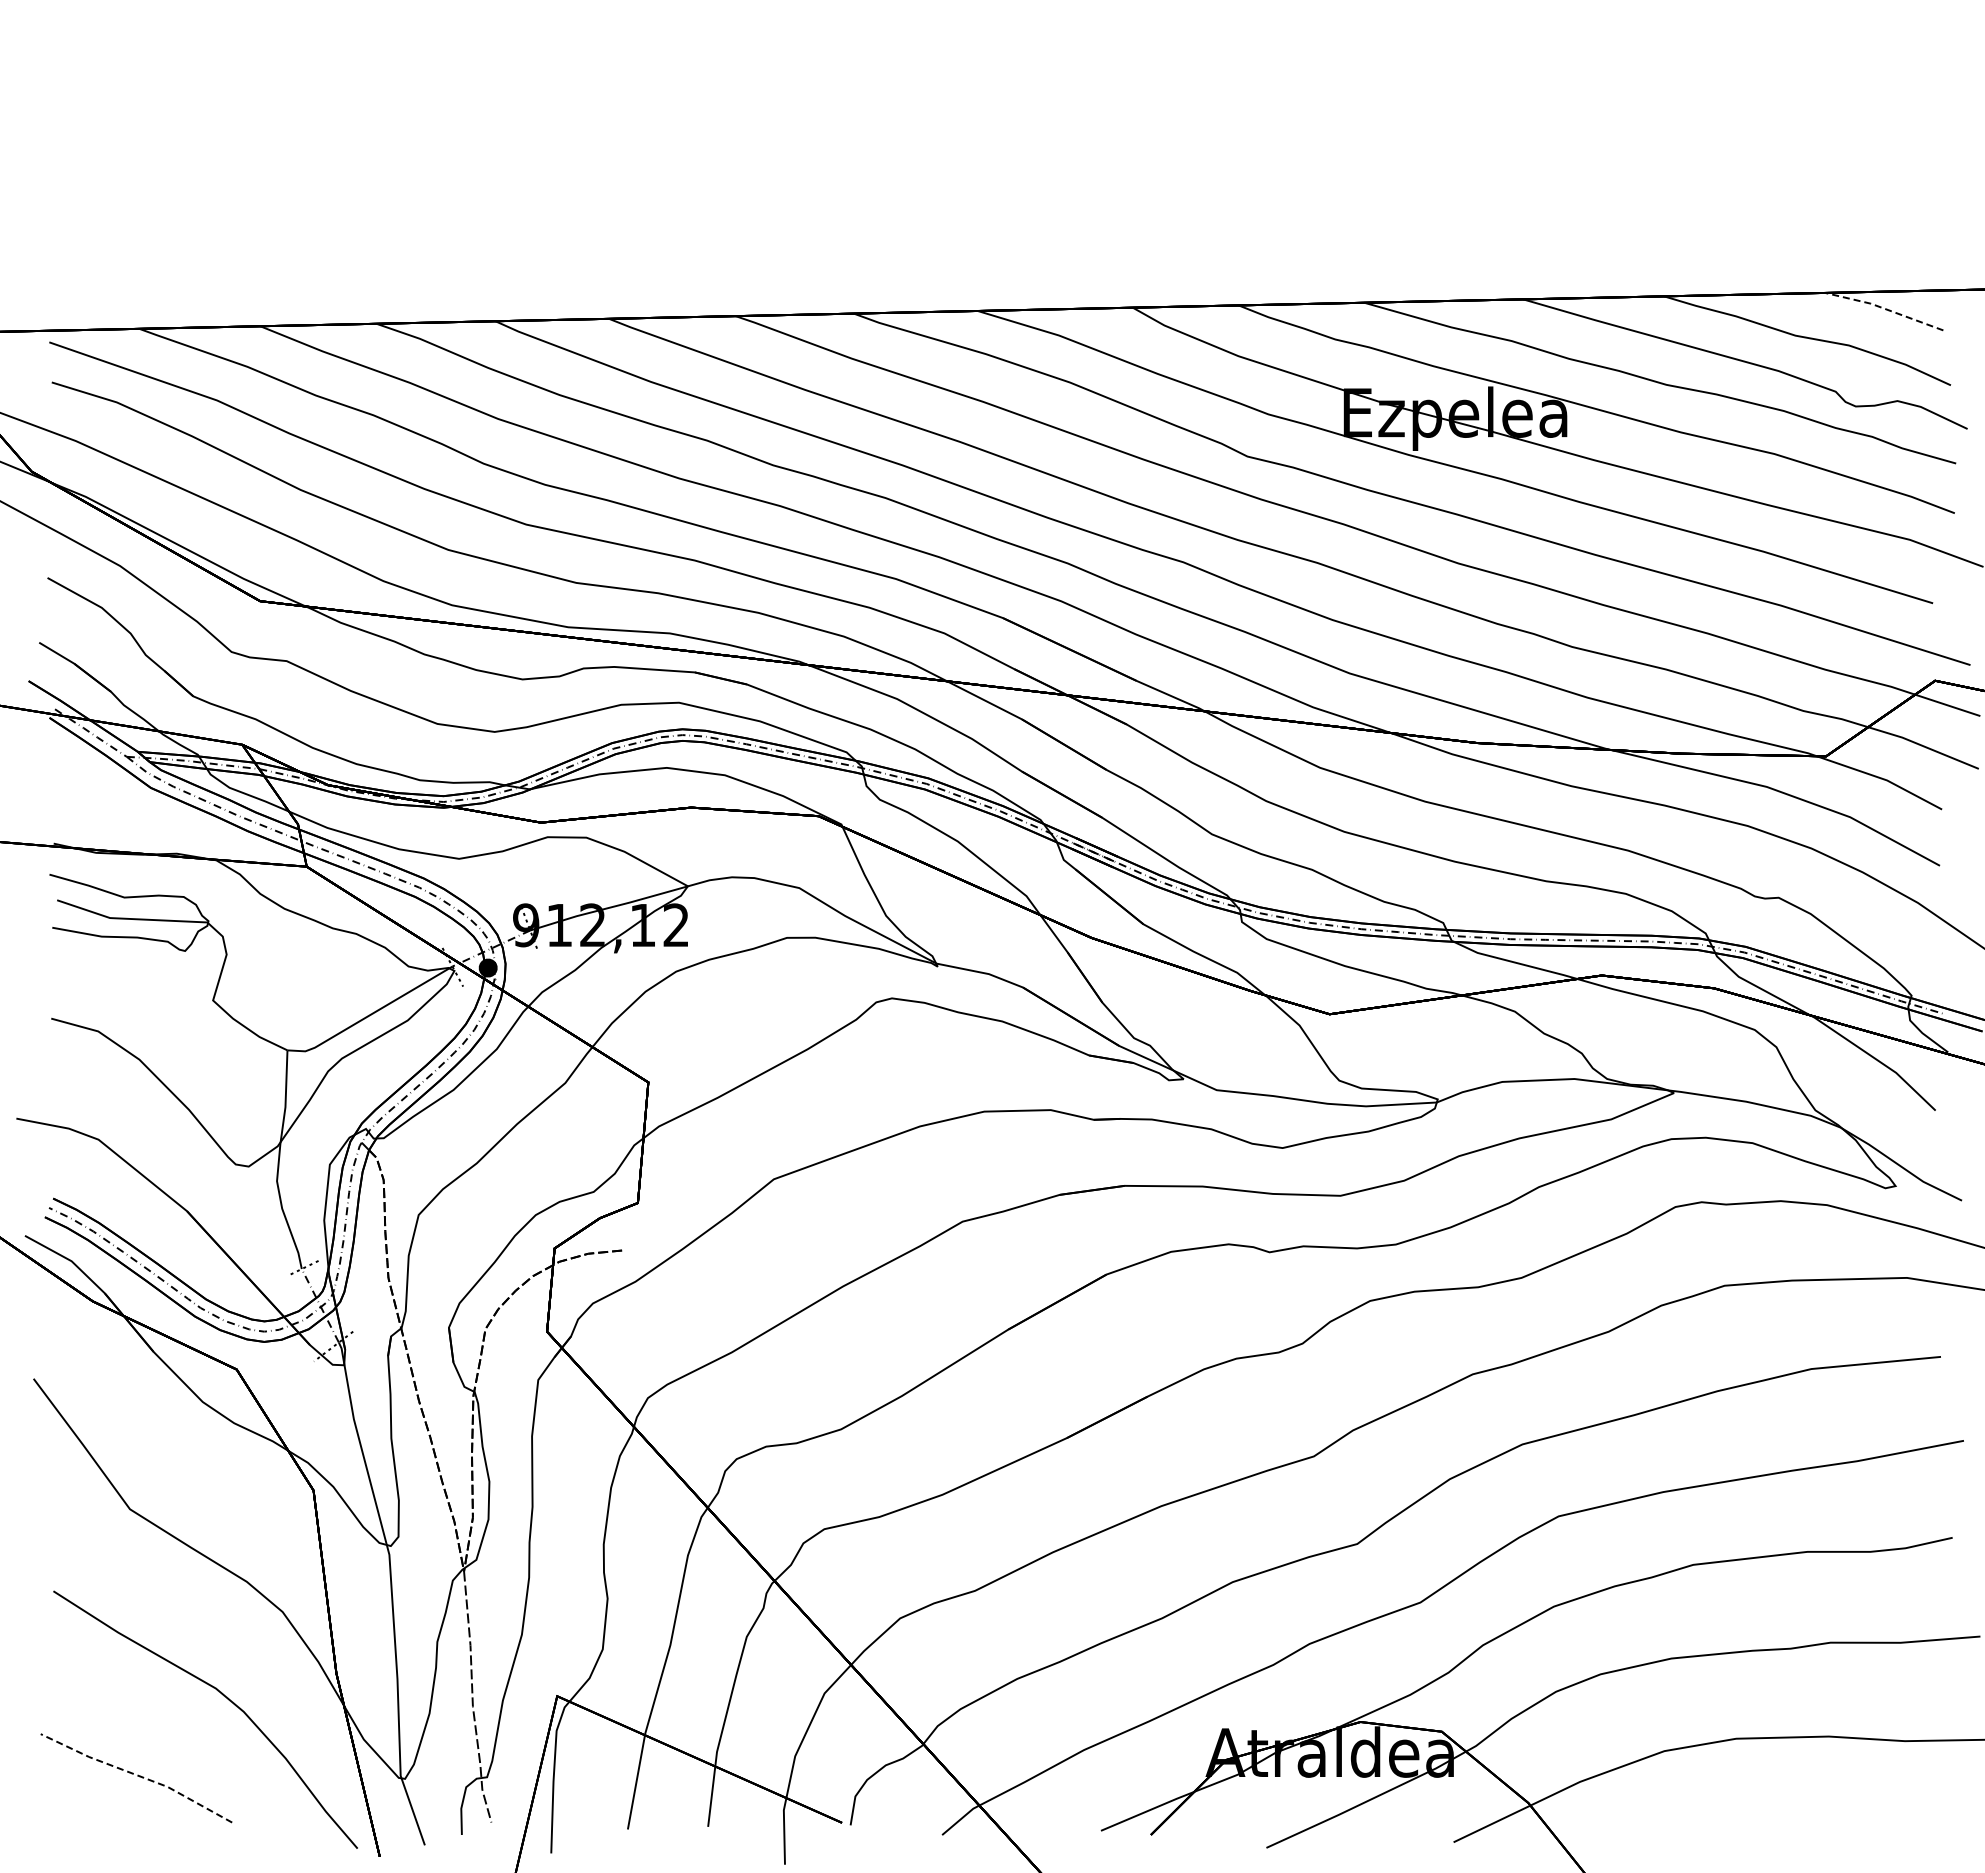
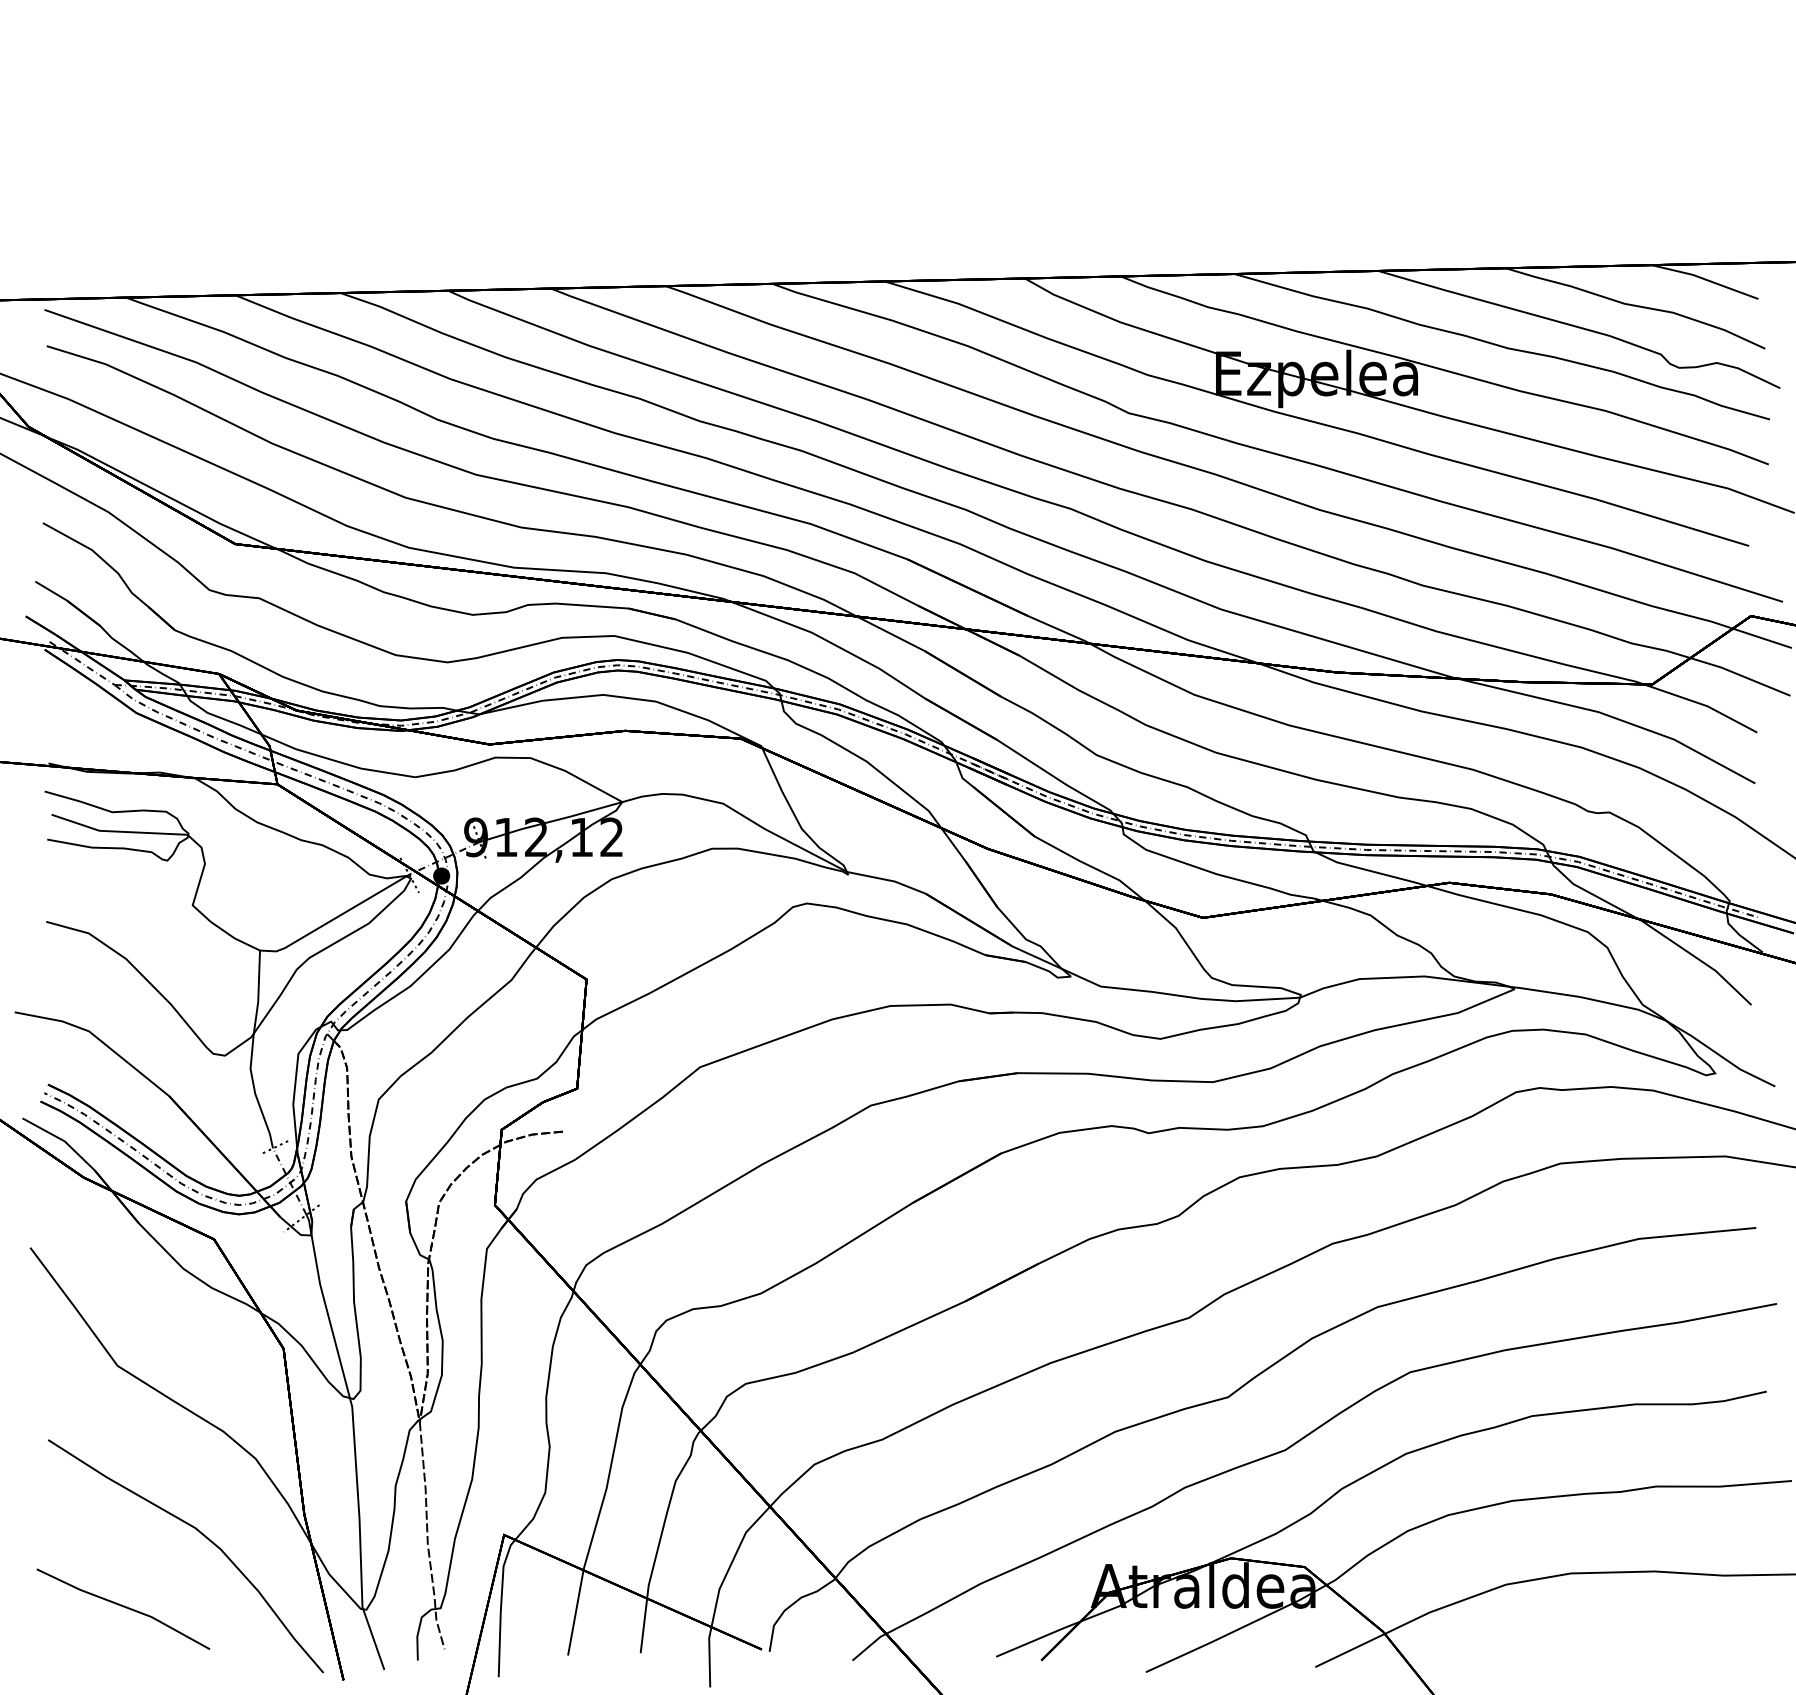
line: (1884, 308) -> (1705, 279), dashed -> solid
line: (137, 1775) -> (124, 1606), dashed -> solid

